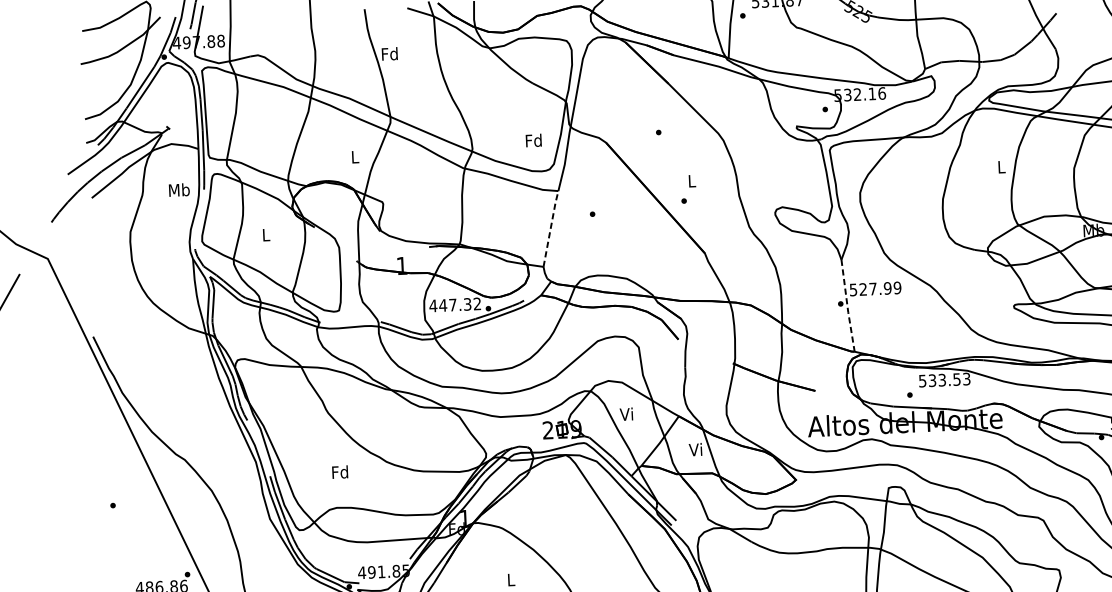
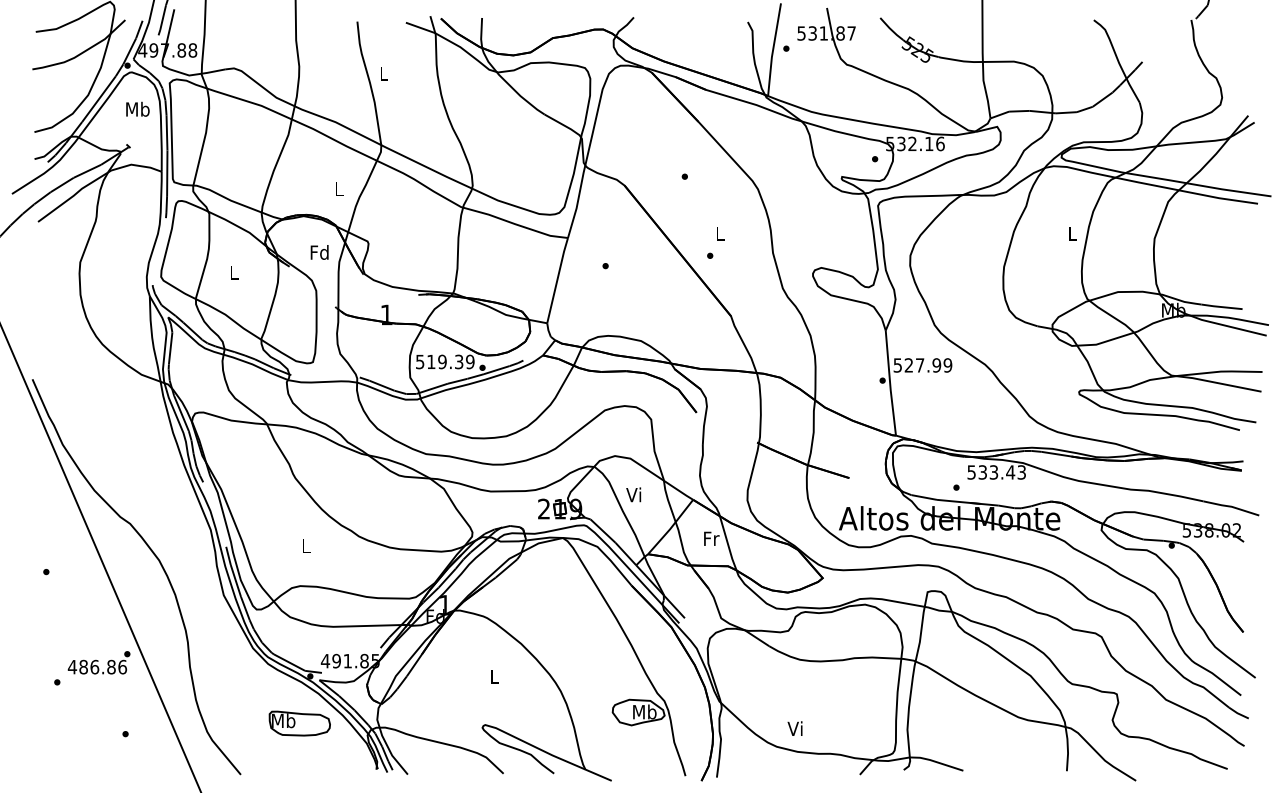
text: (389, 53) -> (383, 73), Fd -> L
text: (533, 140) -> (319, 252), moved
text: (178, 189) -> (137, 108), moved
line: (550, 227) -> (557, 279), dashed -> solid
text: (454, 304) -> (444, 361), 447.32 -> 519.39
line: (847, 307) -> (890, 384), dashed -> solid
text: (956, 379) -> (1010, 472), 533.53 -> 533.43
text: (696, 449) -> (711, 538), Vi -> Fr
text: (339, 471) -> (305, 545), Fd -> L

